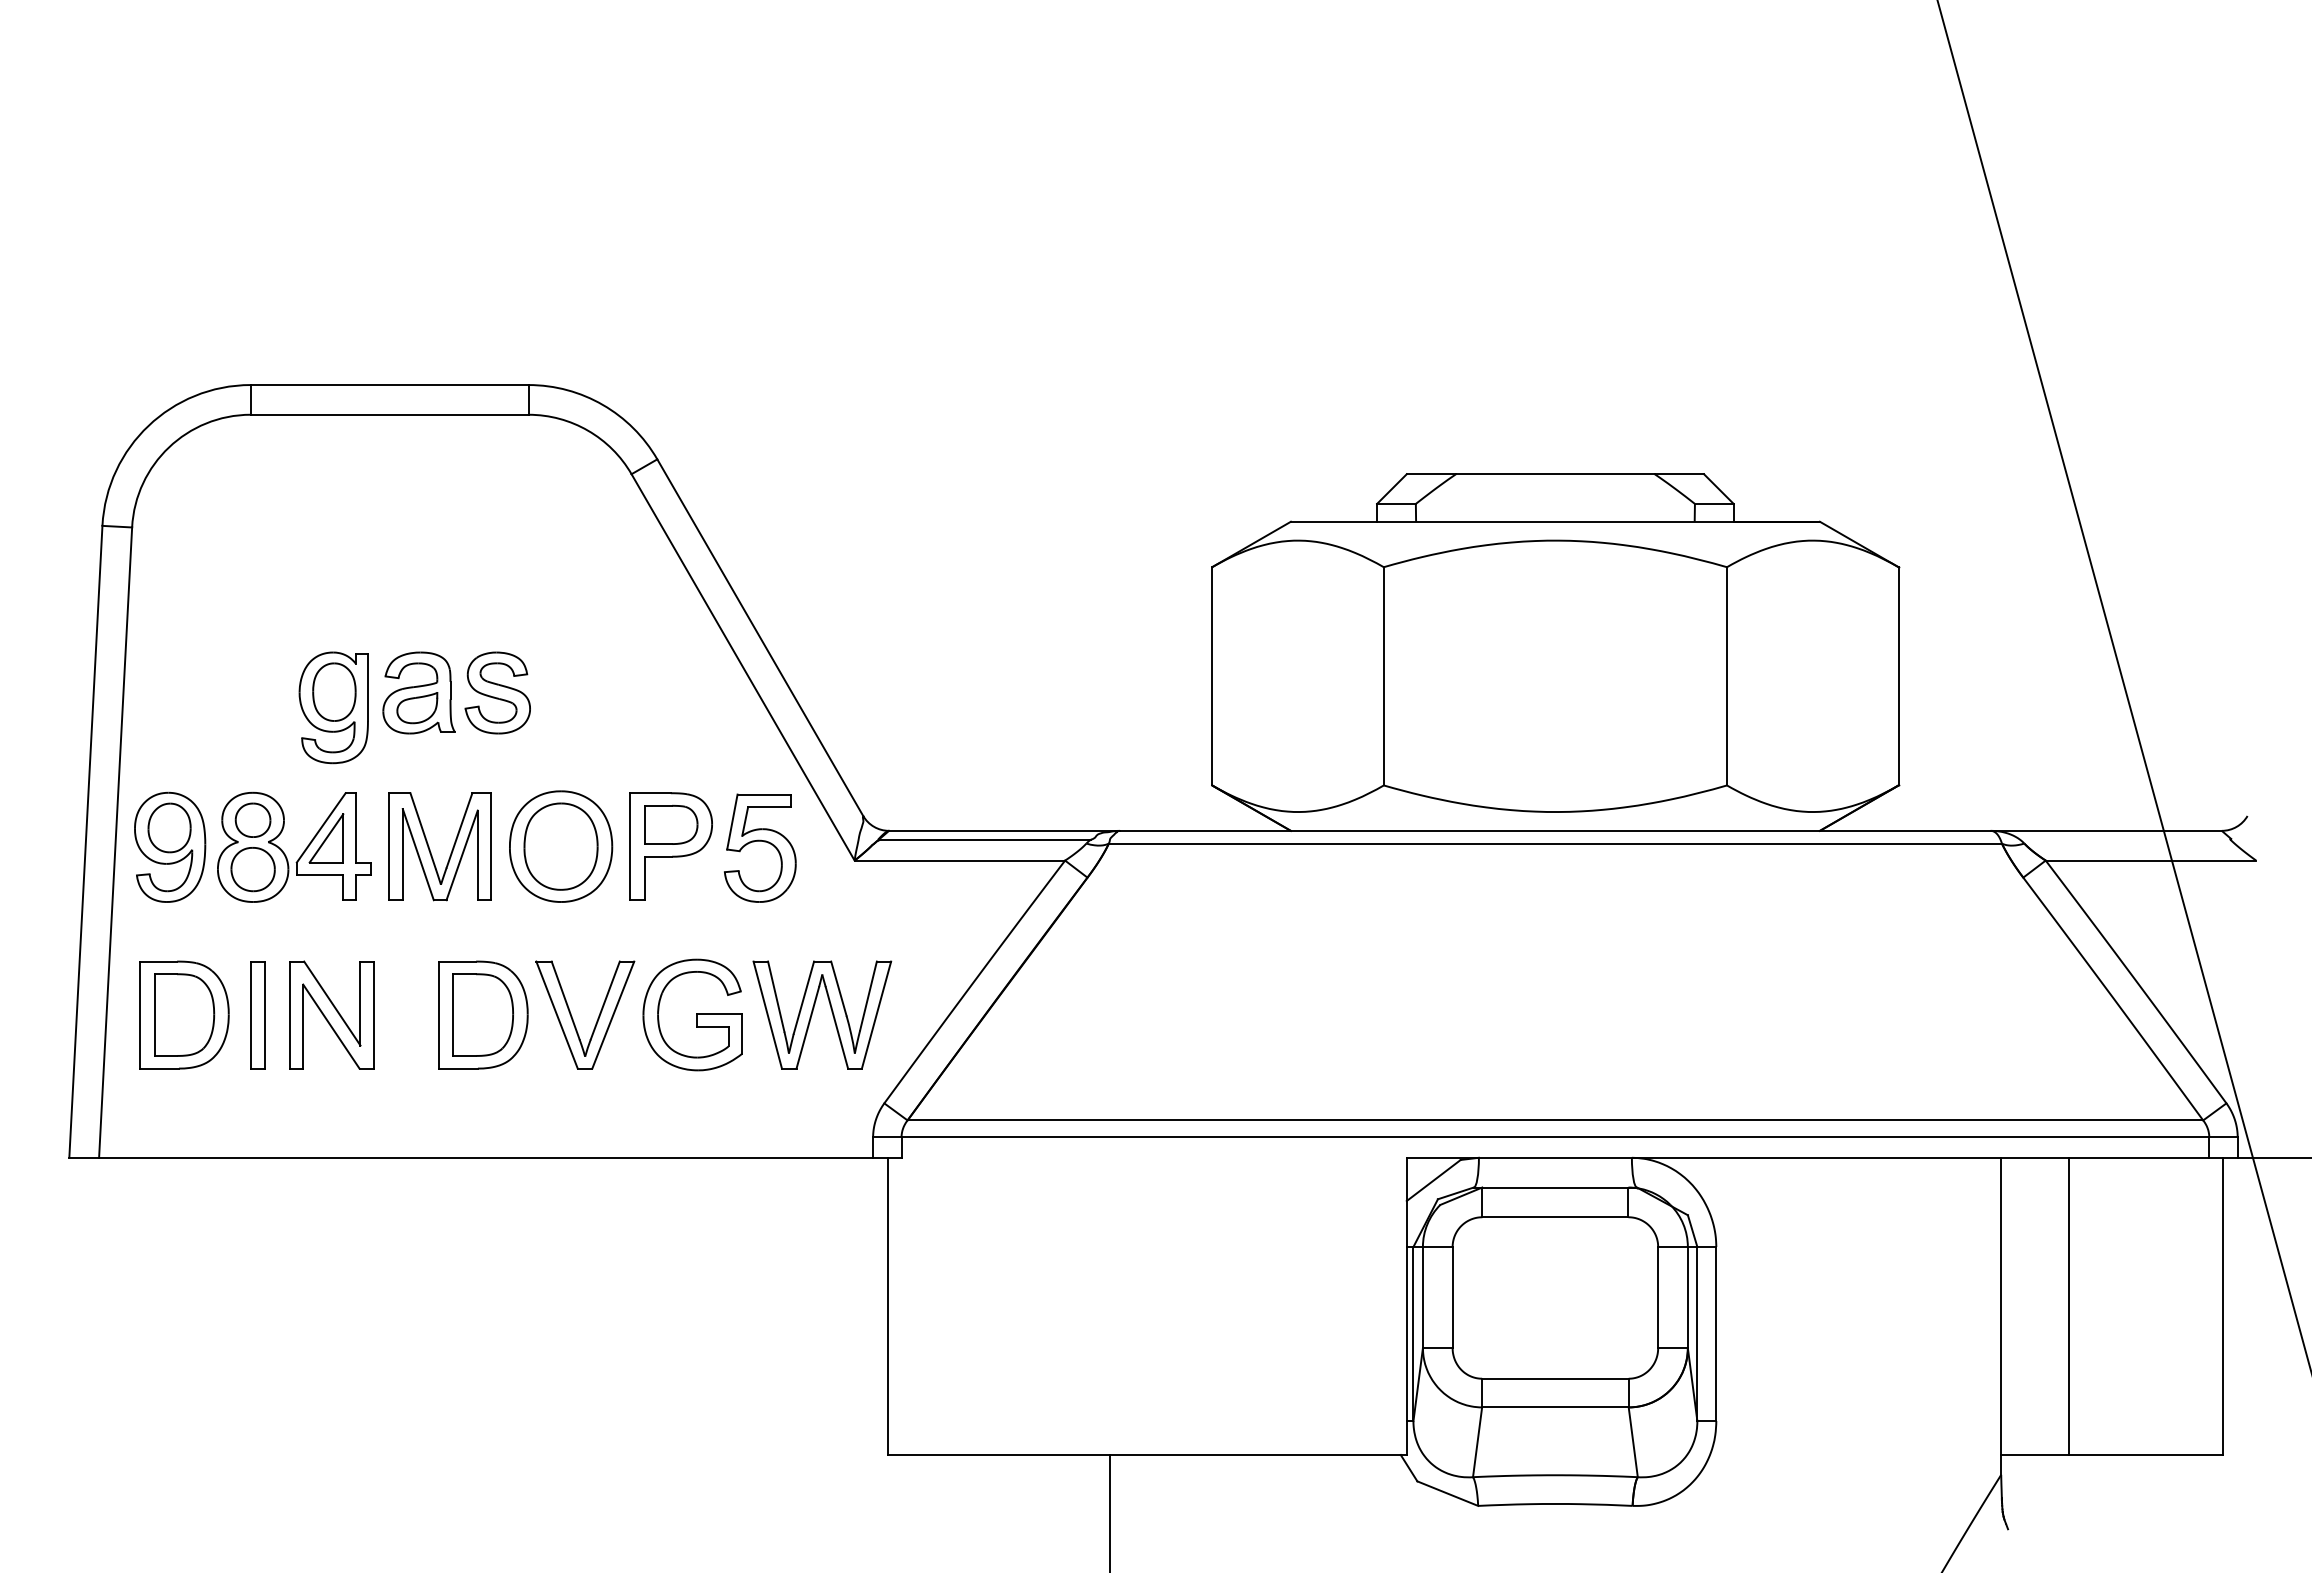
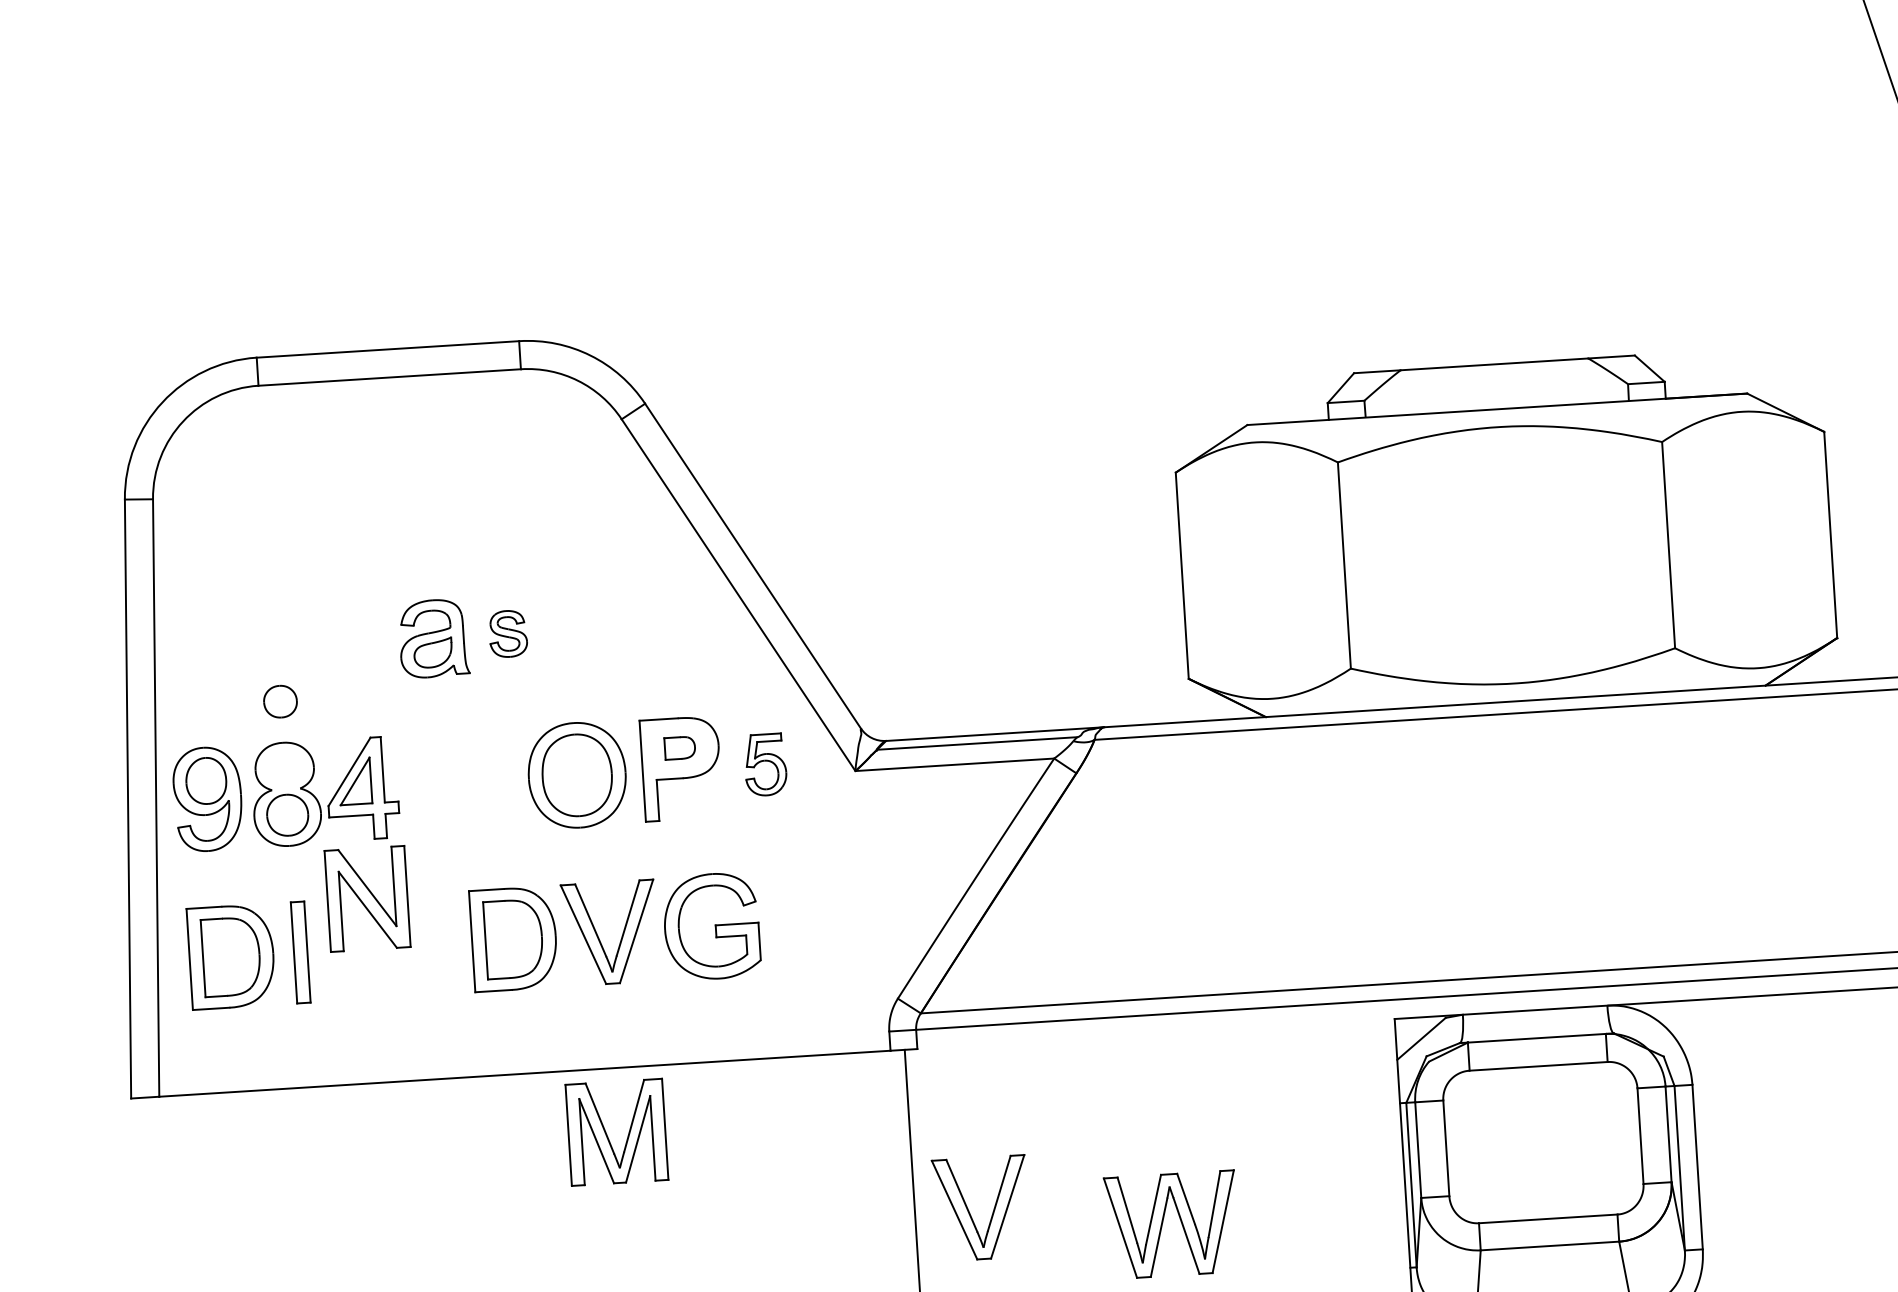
part: (497, 692) -> (508, 633), size x0.6
part: (333, 707) -> (353, 657), removed
part: (252, 819) -> (279, 700), moved
part: (671, 824) -> (680, 747), size x0.6
part: (760, 847) -> (765, 764), size x0.6
part: (430, 849) -> (607, 1135), moved
part: (831, 1012) -> (1180, 1221), moved
part: (331, 1014) -> (367, 898), moved
part: (969, 1335) -> (992, 1212), added

